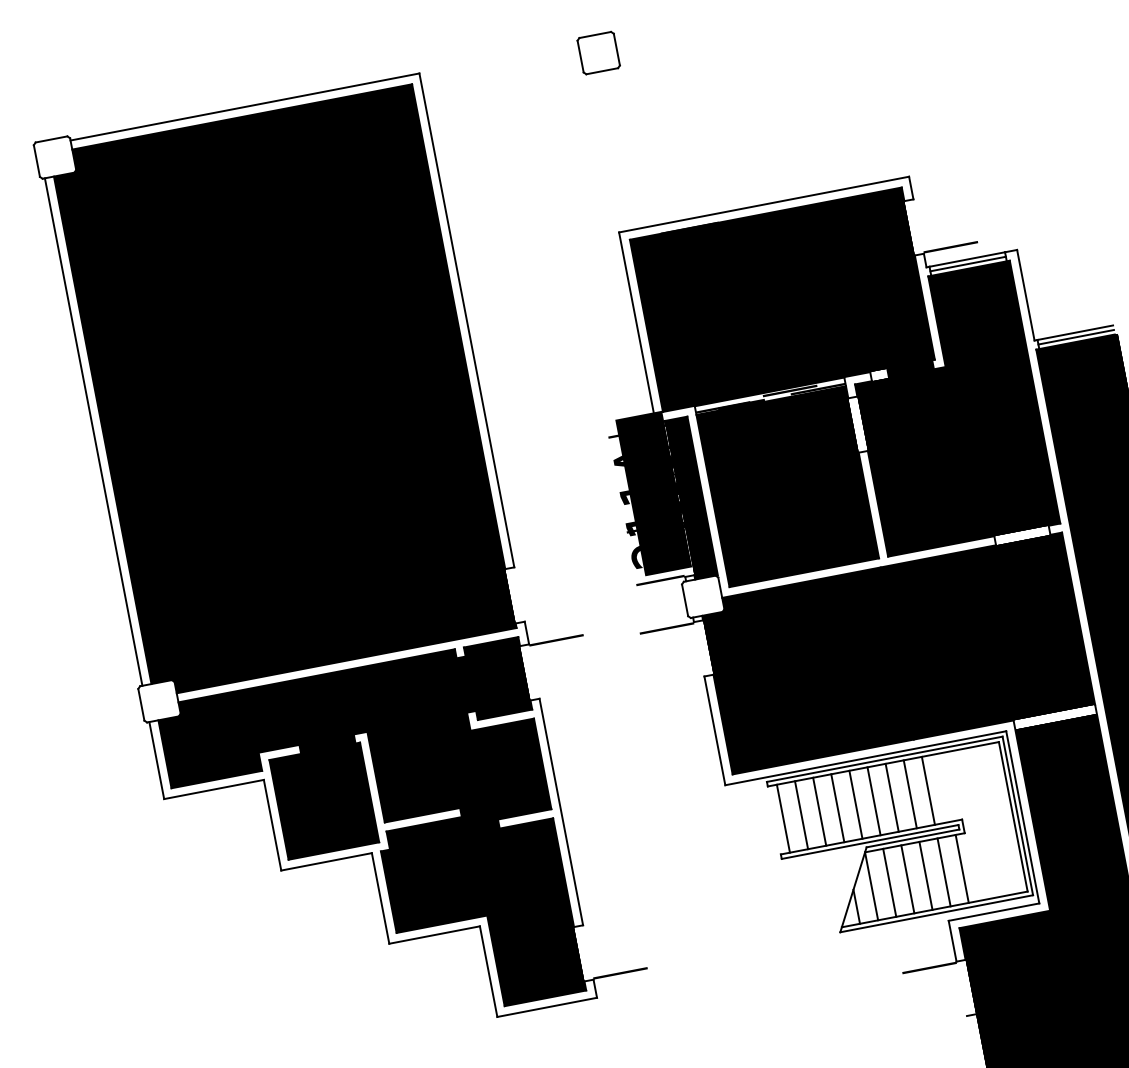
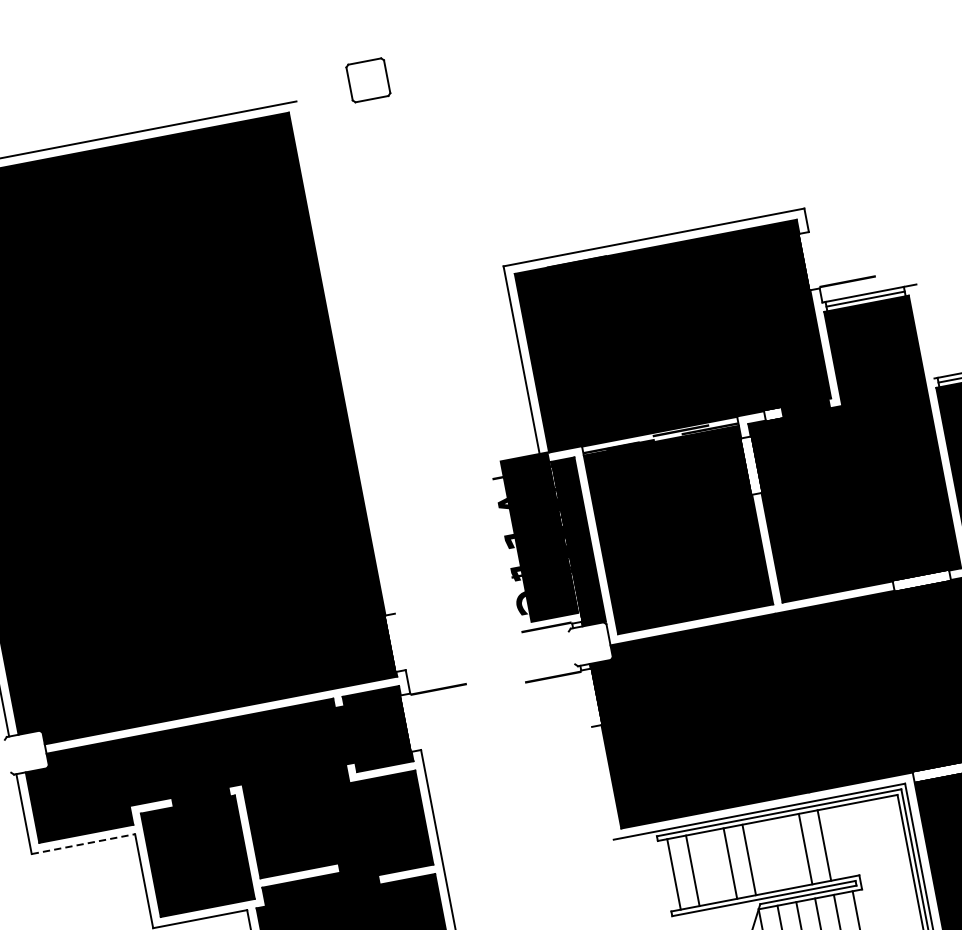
part: (598, 52) -> (368, 79), moved
line: (1025, 294) -> (925, 330), removed
line: (466, 320) -> (345, 357), removed
line: (685, 600) -> (572, 648), removed
line: (141, 704) -> (8, 755), removed
line: (714, 730) -> (602, 782), removed
line: (214, 789) -> (83, 844), solid -> dashed
line: (891, 797) -> (786, 852), removed
line: (873, 801) -> (767, 856), removed
line: (819, 811) -> (711, 866), removed

